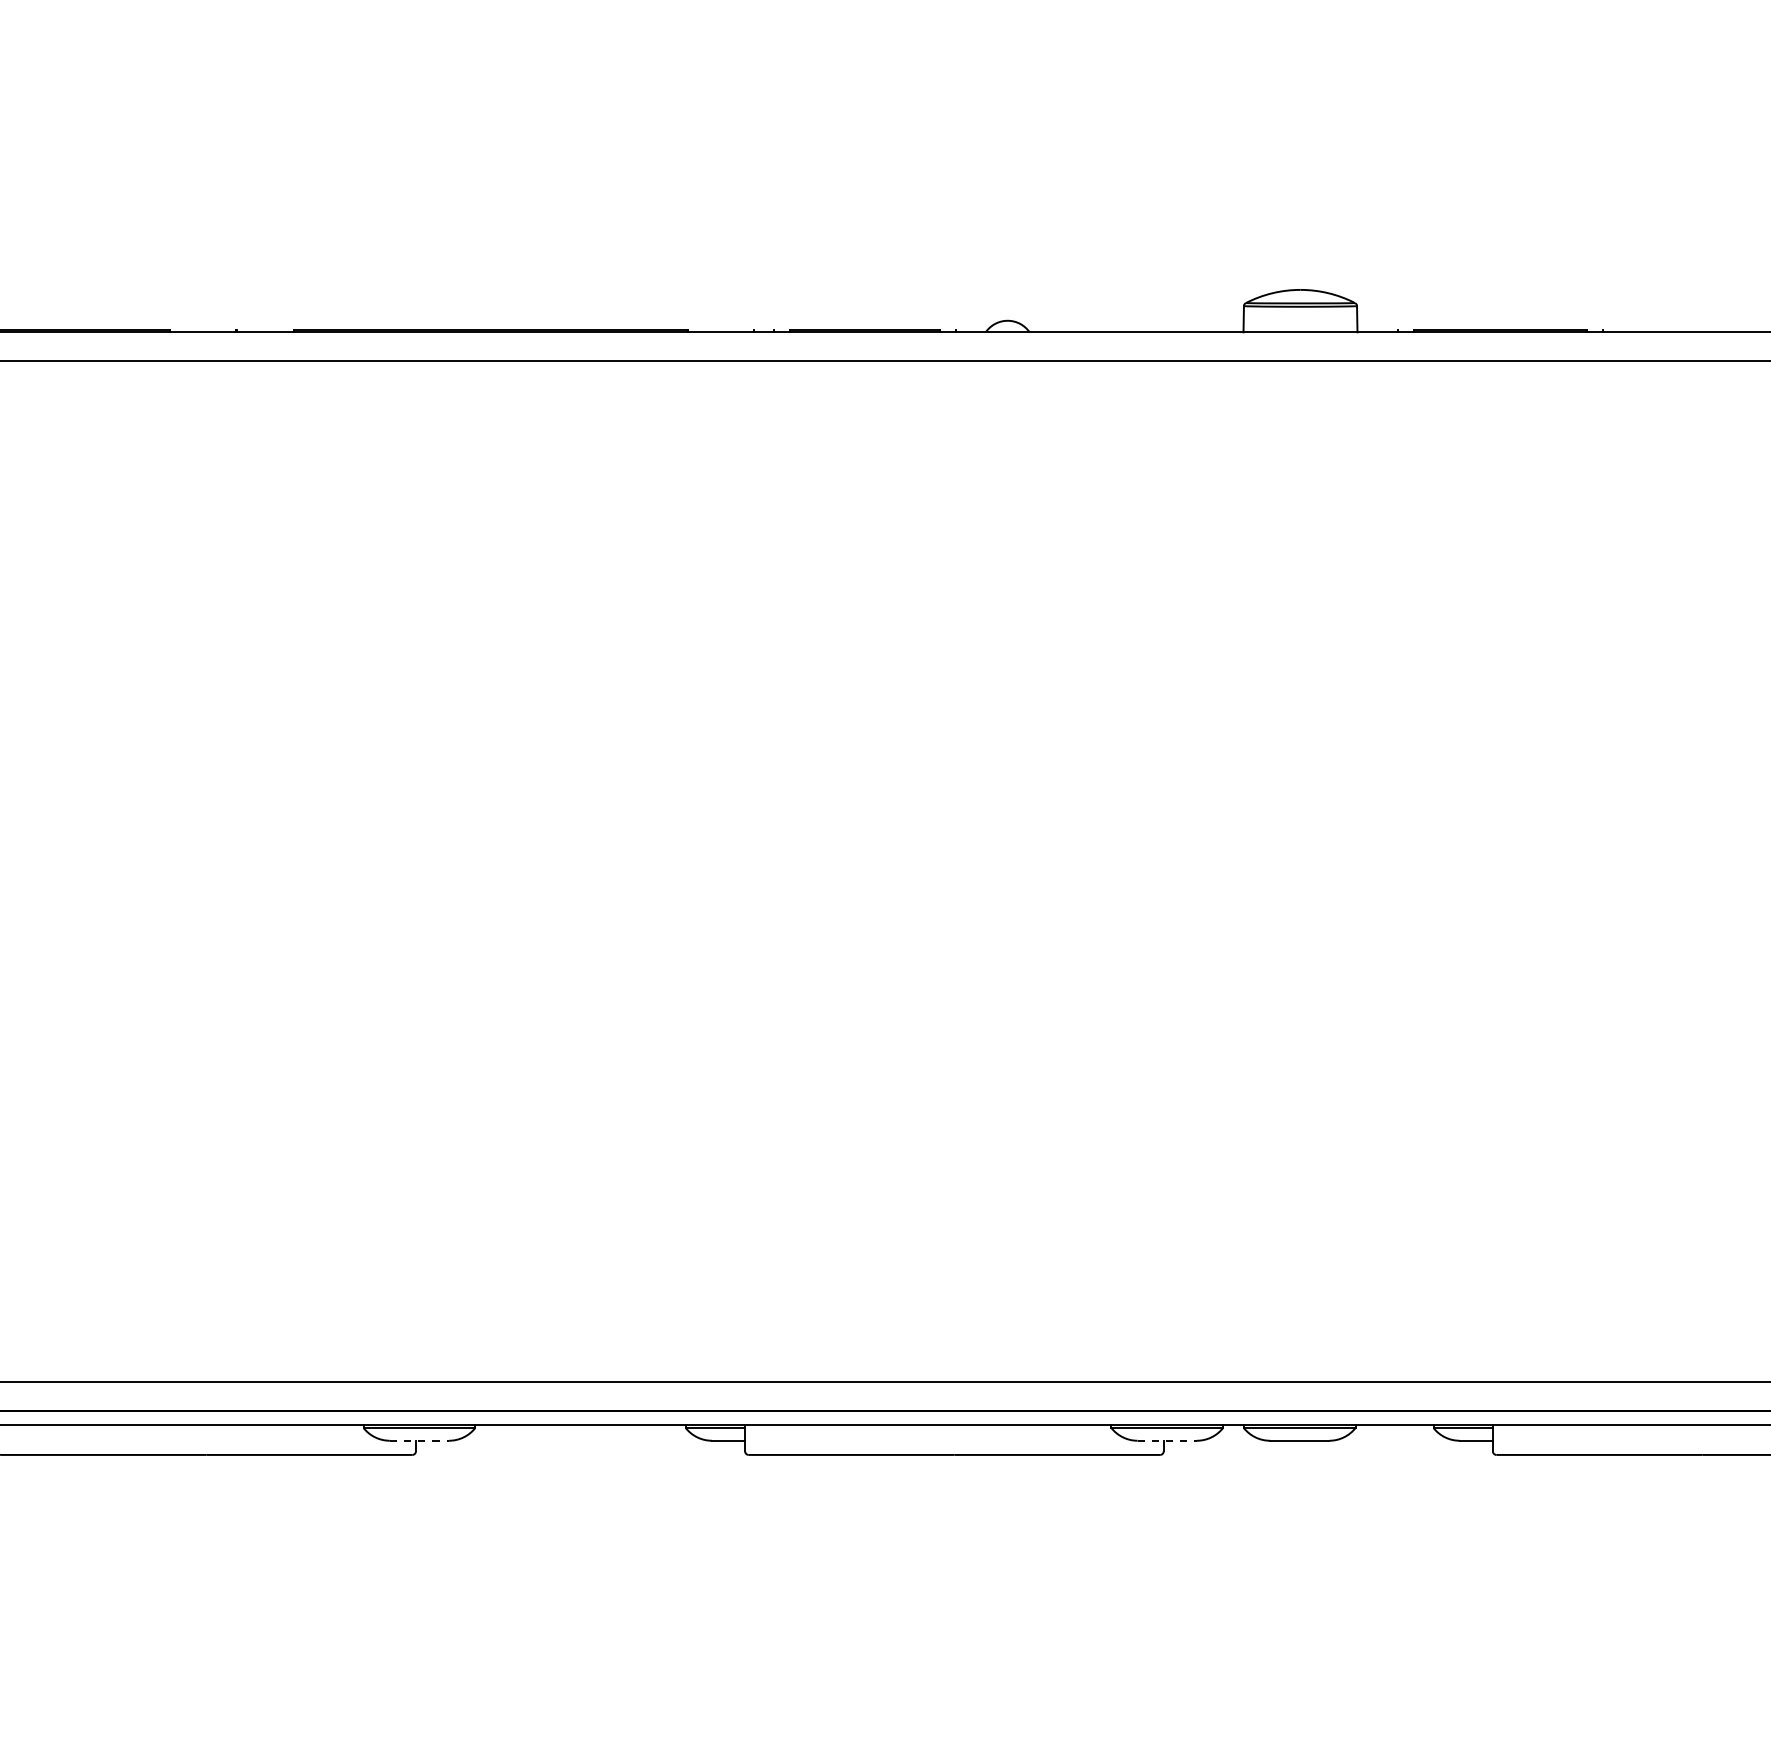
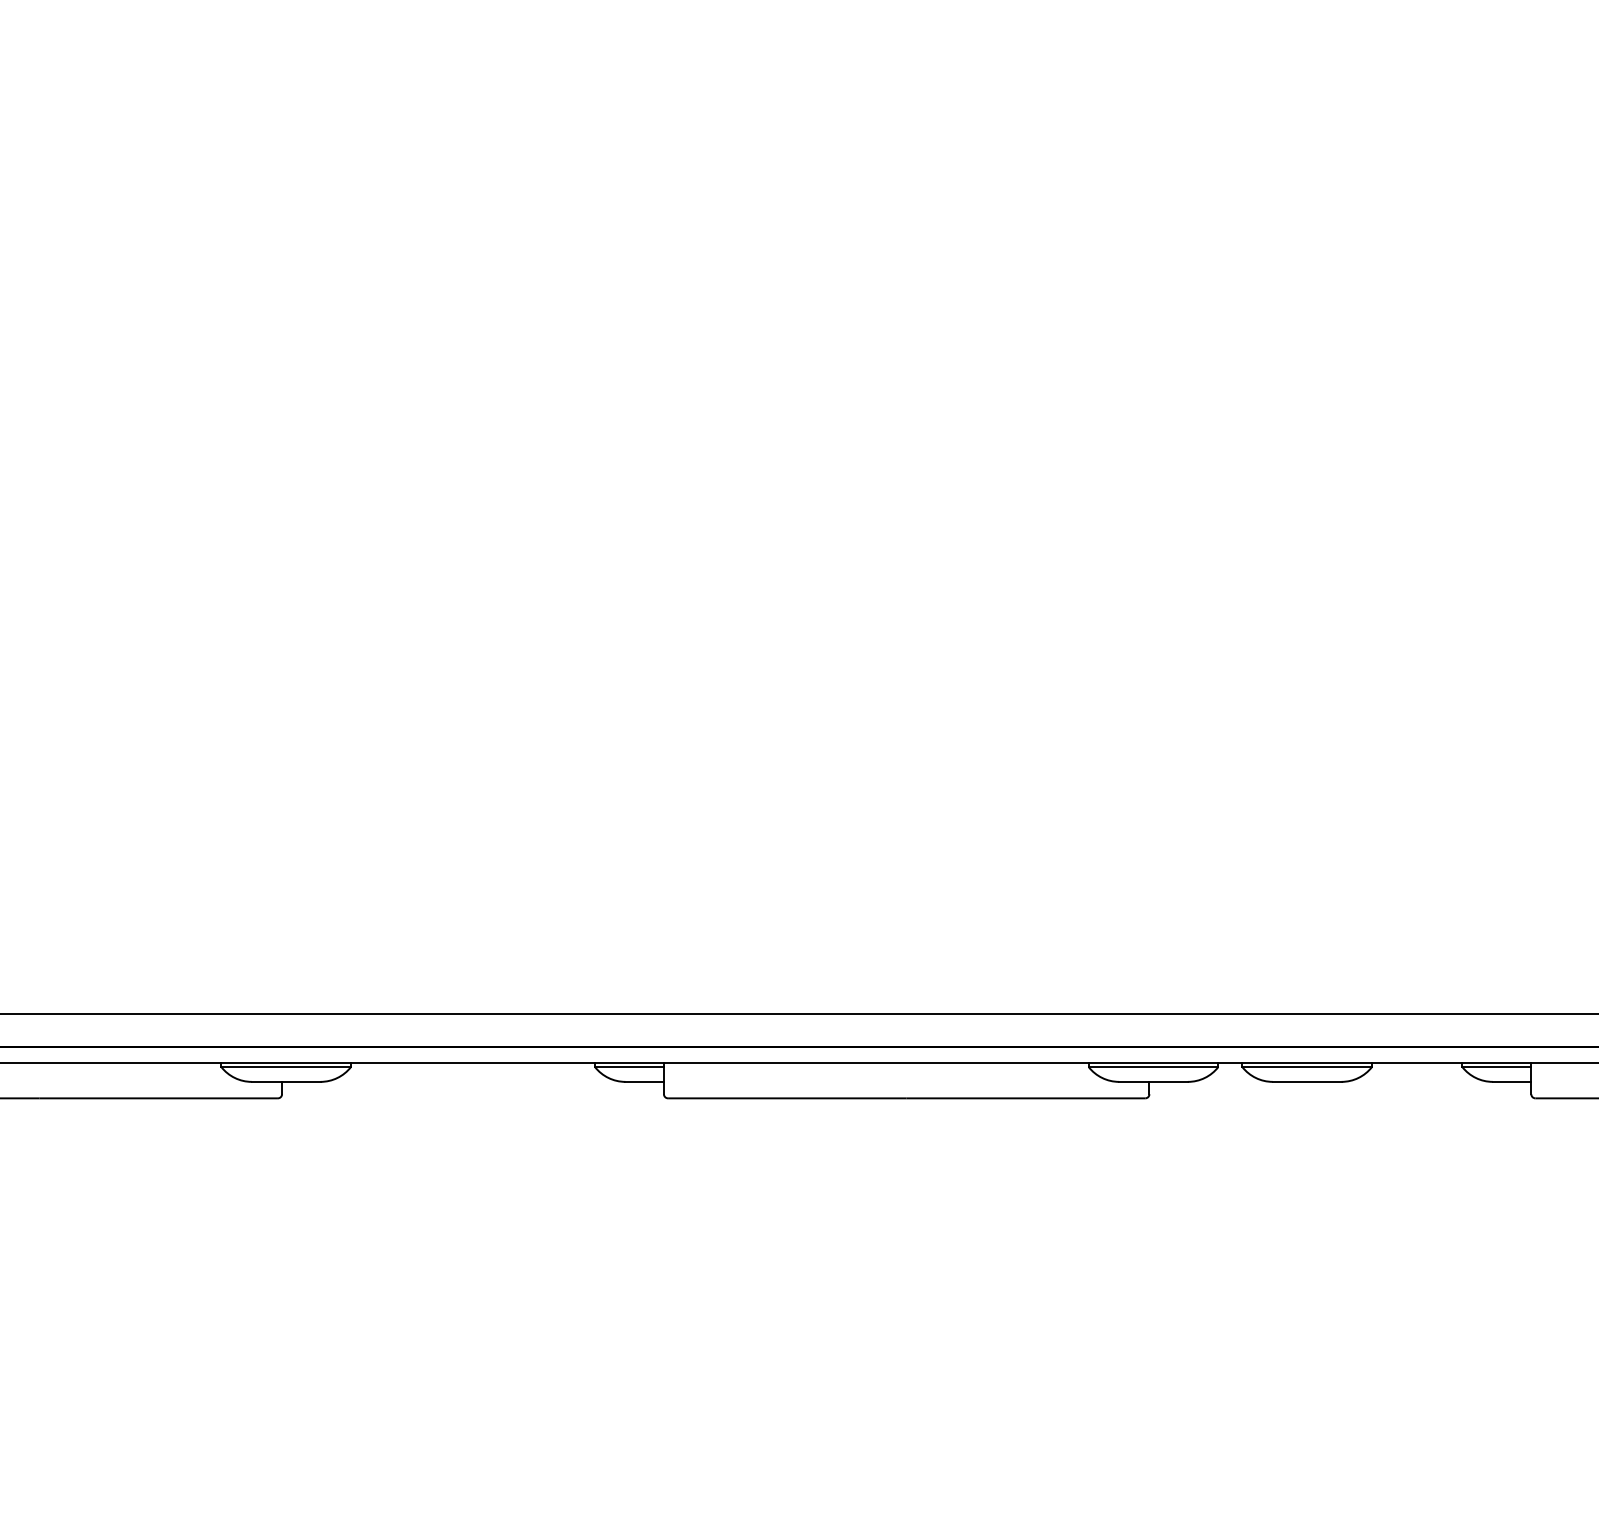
line: (419, 1440) -> (286, 1081), dashed -> solid
line: (1167, 1440) -> (1153, 1081), dashed -> solid

